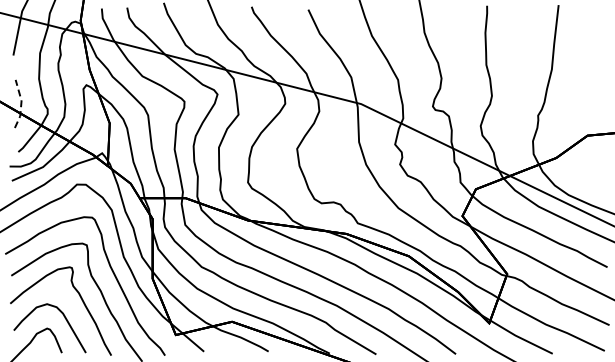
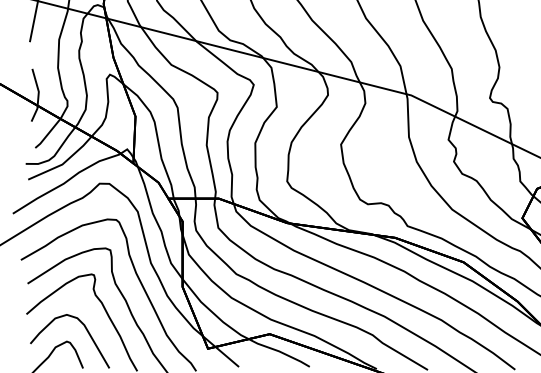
line: (21, 104) -> (38, 95), dashed -> solid

